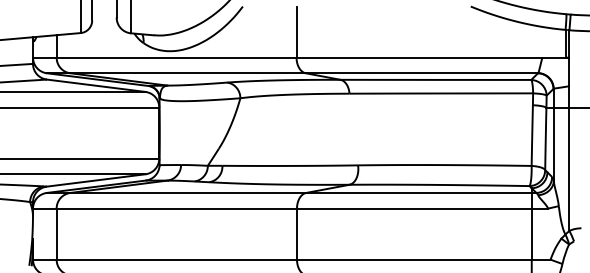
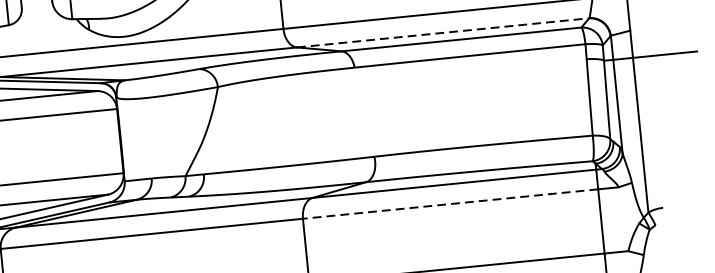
line: (422, 73) -> (443, 33), solid -> dashed
line: (413, 208) -> (449, 204), solid -> dashed

